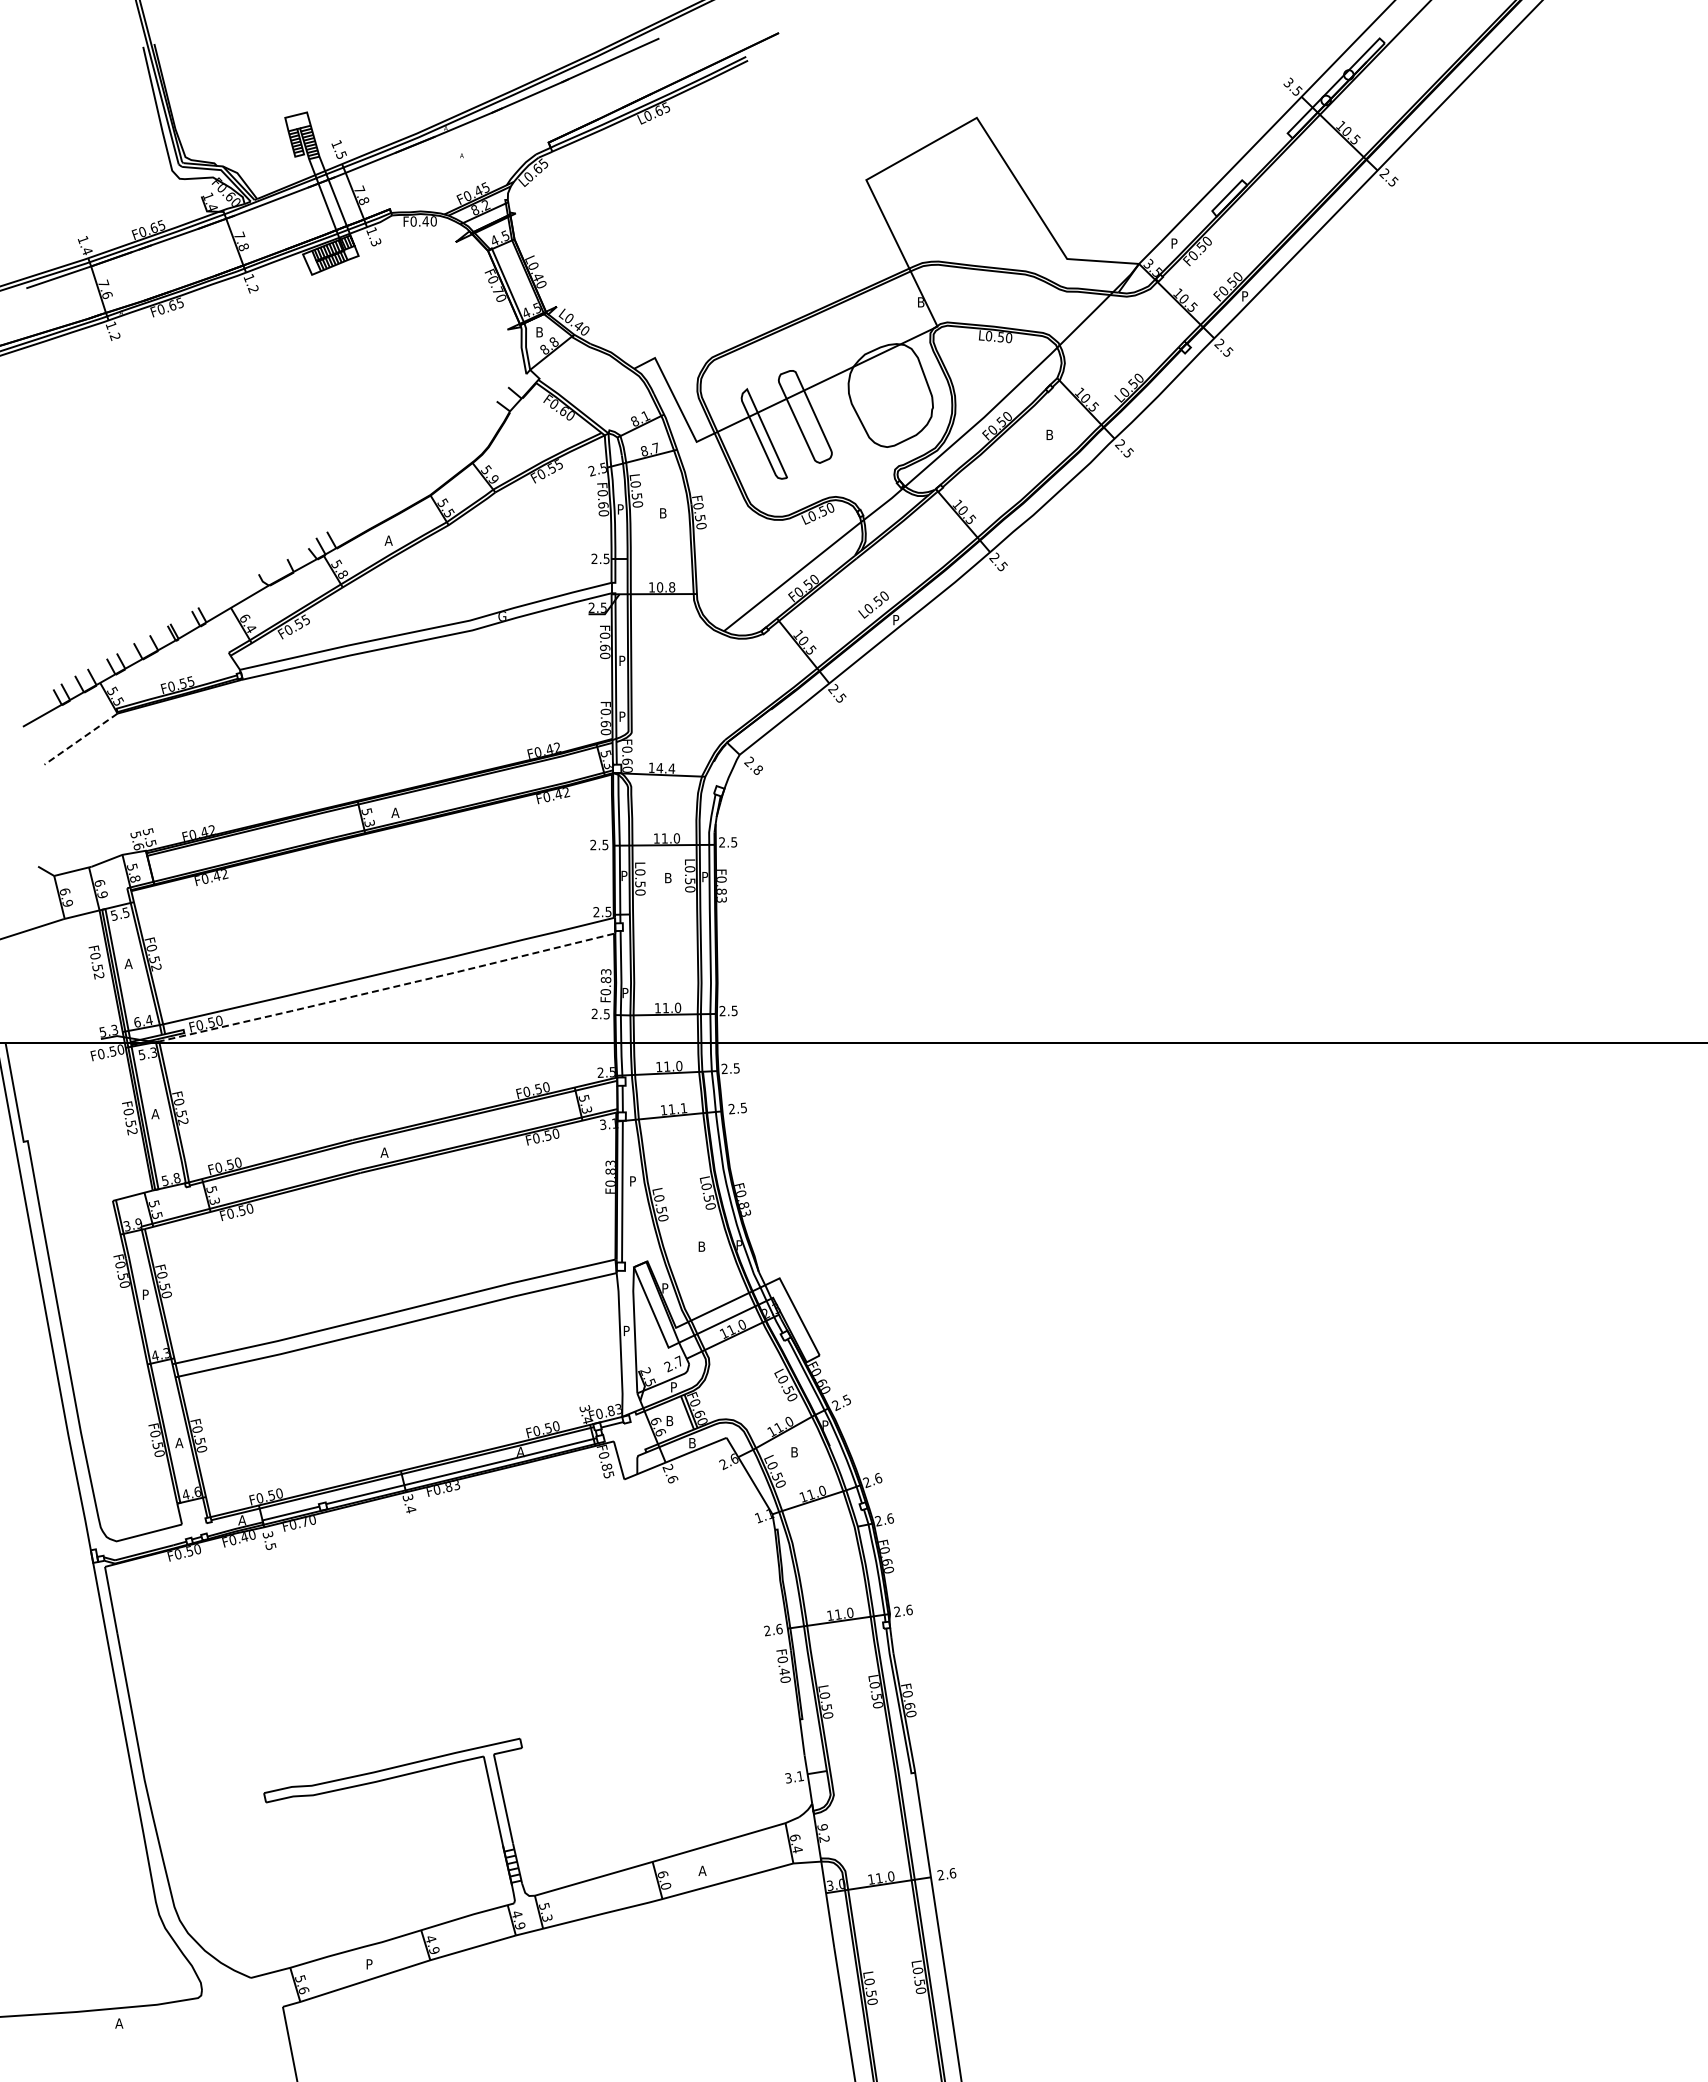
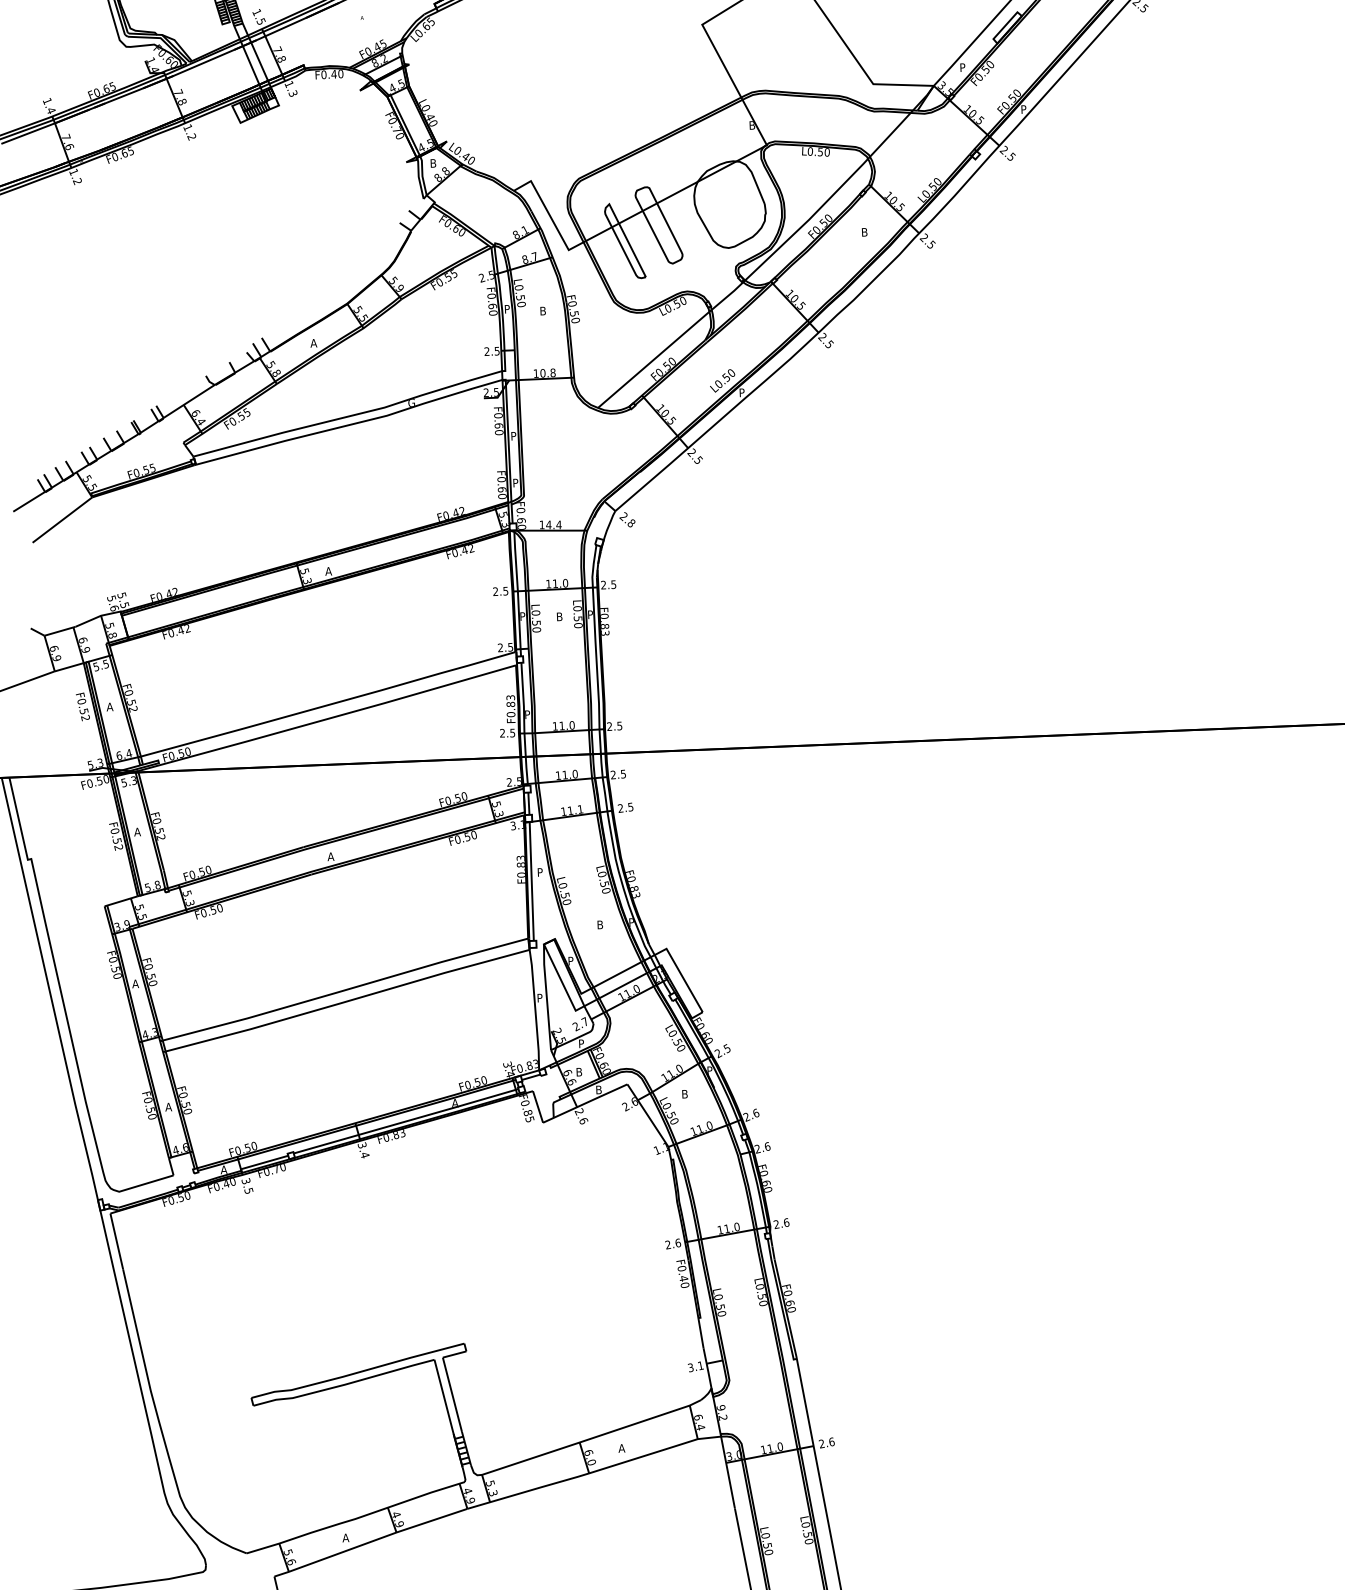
line: (81, 739) -> (62, 520), dashed -> solid
line: (386, 988) -> (327, 718), dashed -> solid
text: (145, 1294) -> (135, 983), P -> A
text: (369, 1964) -> (345, 1538), P -> A

